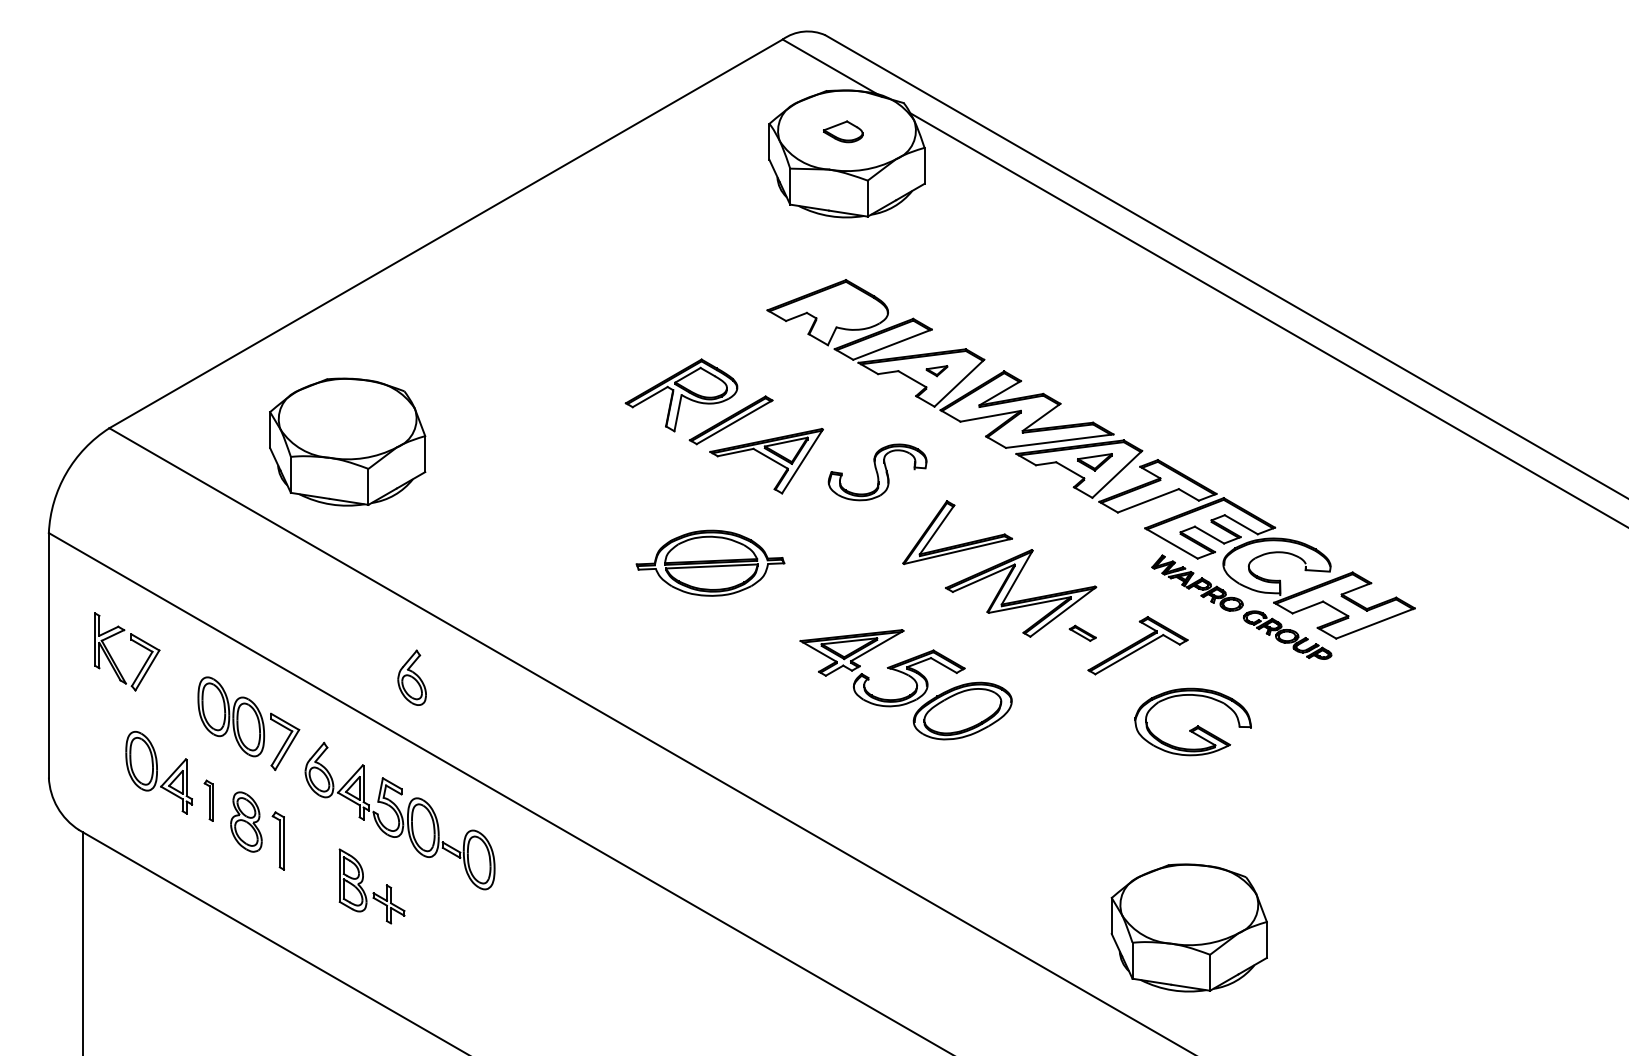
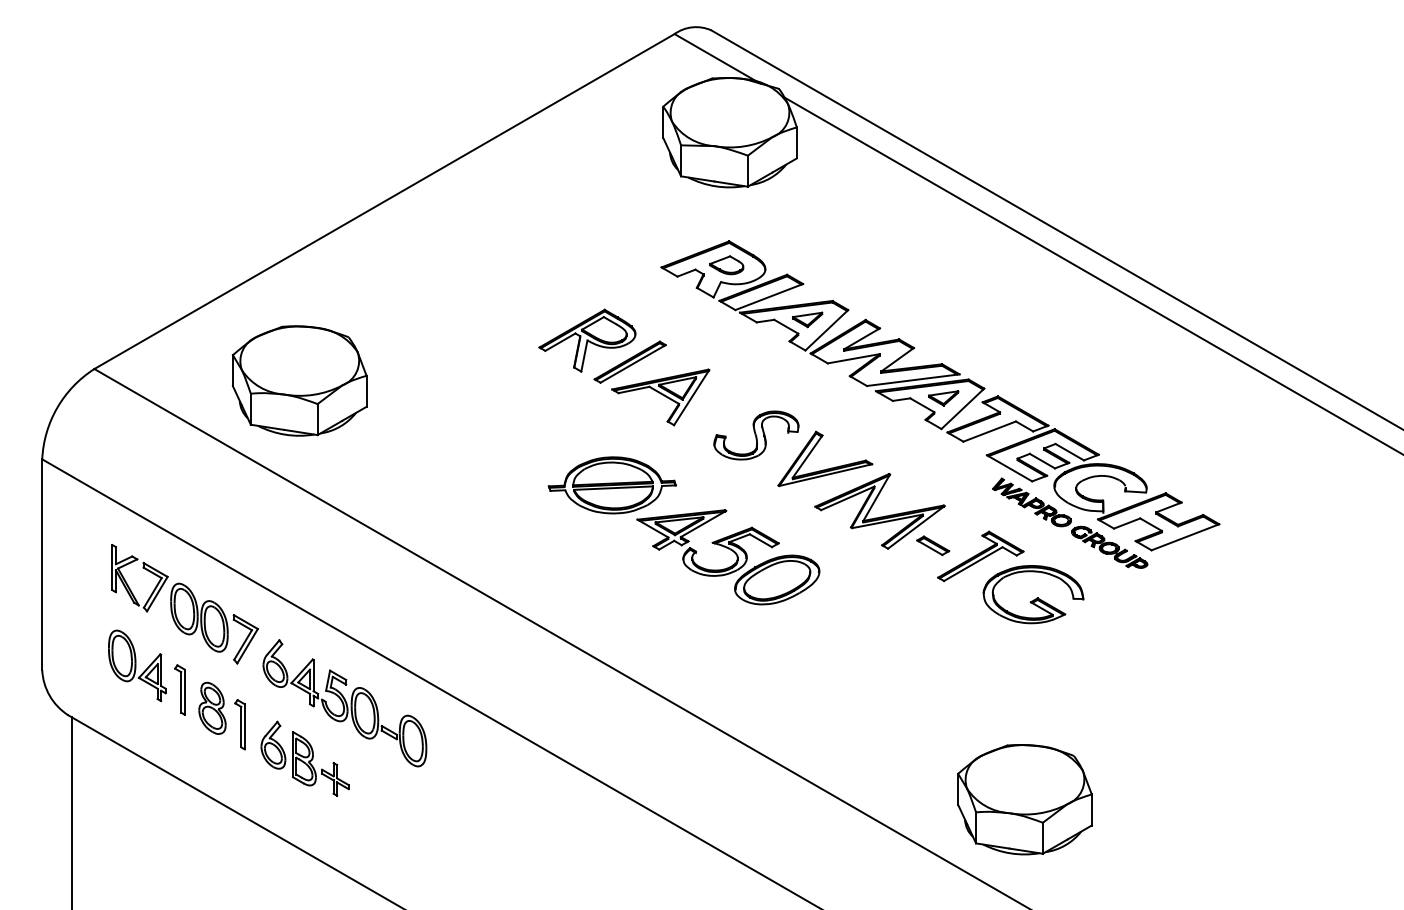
part: (843, 131) -> (726, 264), moved
part: (936, 370) -> (807, 319), size x1.67
part: (877, 472) -> (756, 435), moved
part: (1082, 633) -> (932, 545), size x1.43
part: (132, 641) -> (144, 569), moved
part: (411, 677) -> (272, 744), moved
part: (909, 677) -> (731, 551), moved
part: (1192, 721) -> (1032, 594), moved
part: (208, 800) -> (179, 689), size x1.43

